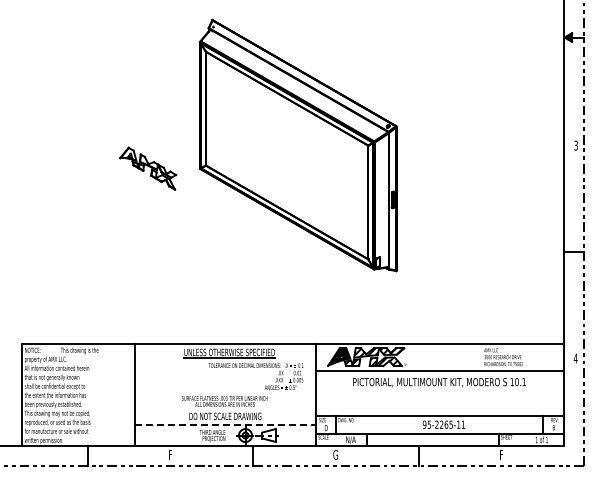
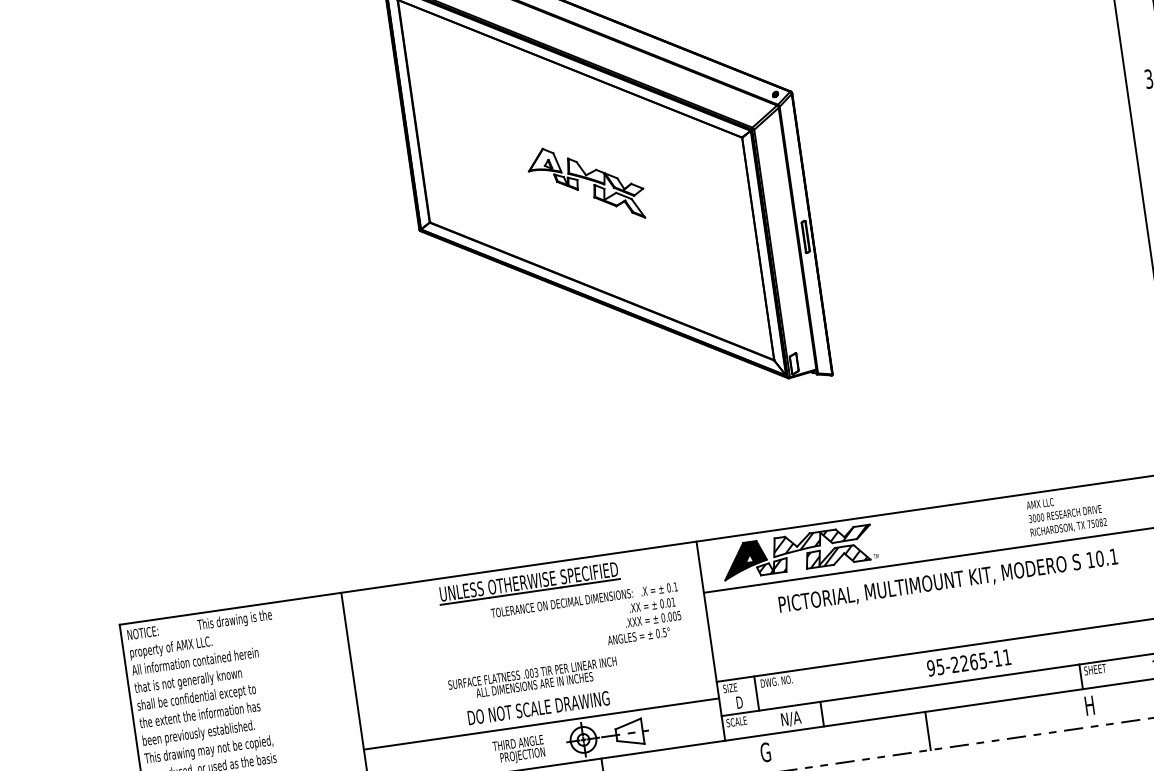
part: (148, 168) -> (587, 183), moved
line: (225, 424) -> (541, 723), dashed -> solid
text: (500, 454) -> (1088, 705), F -> H

